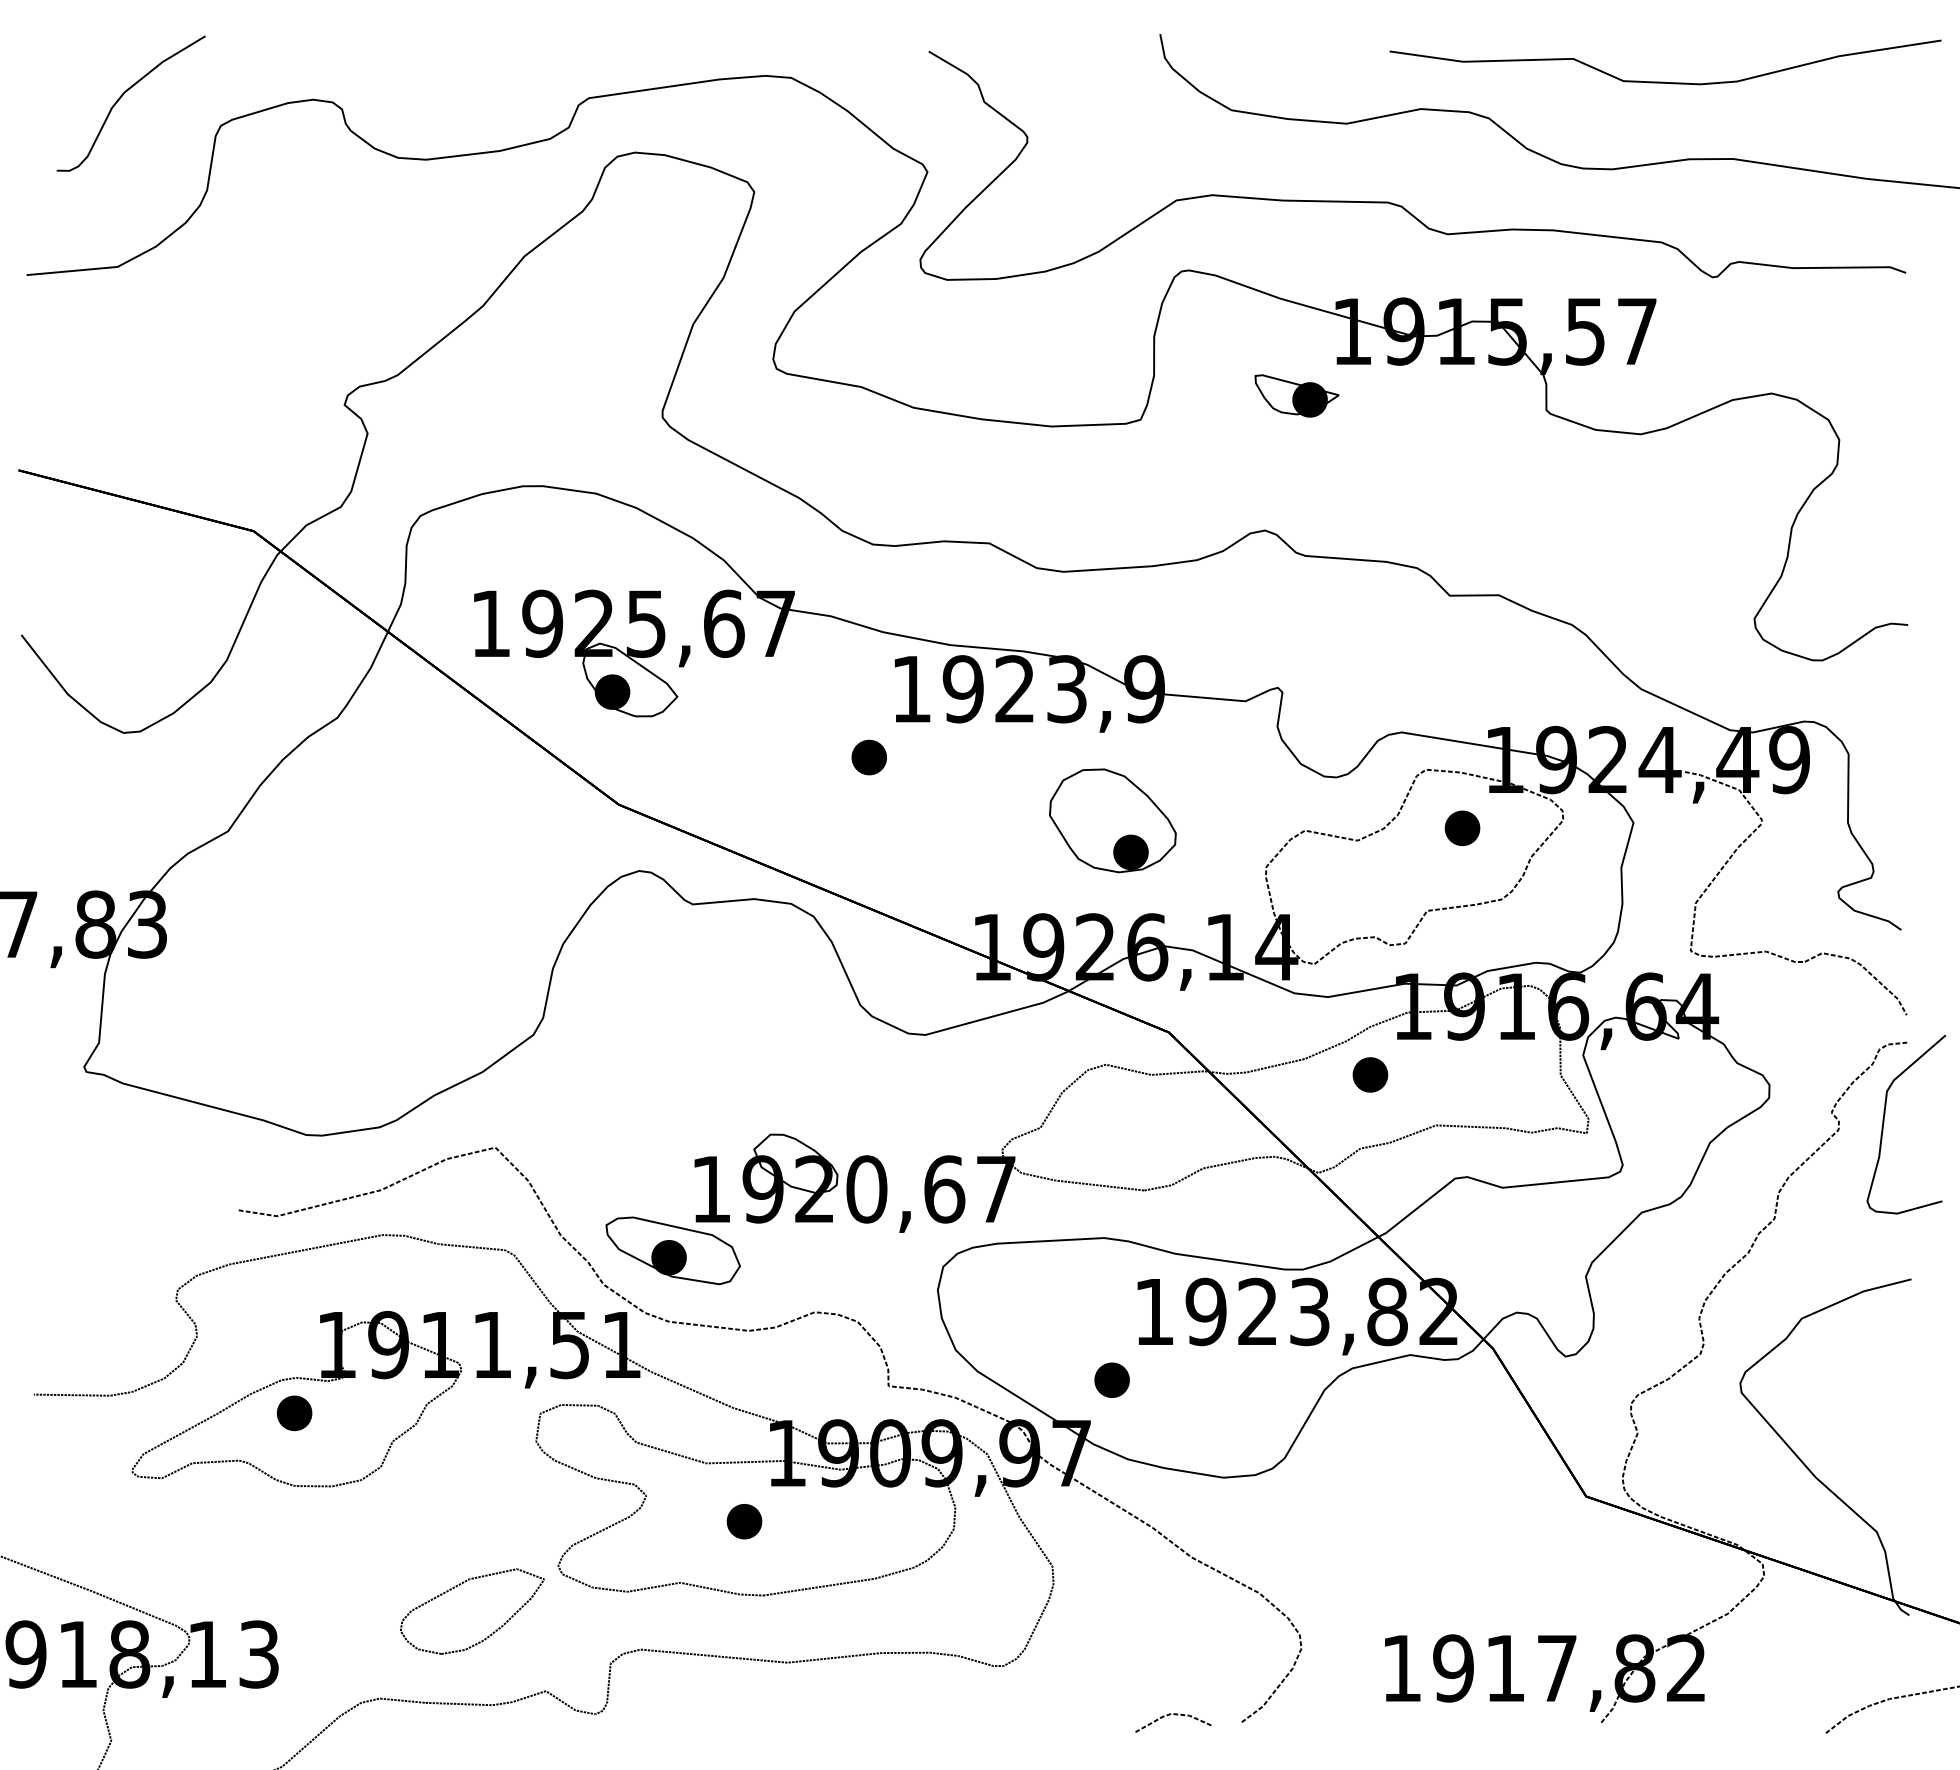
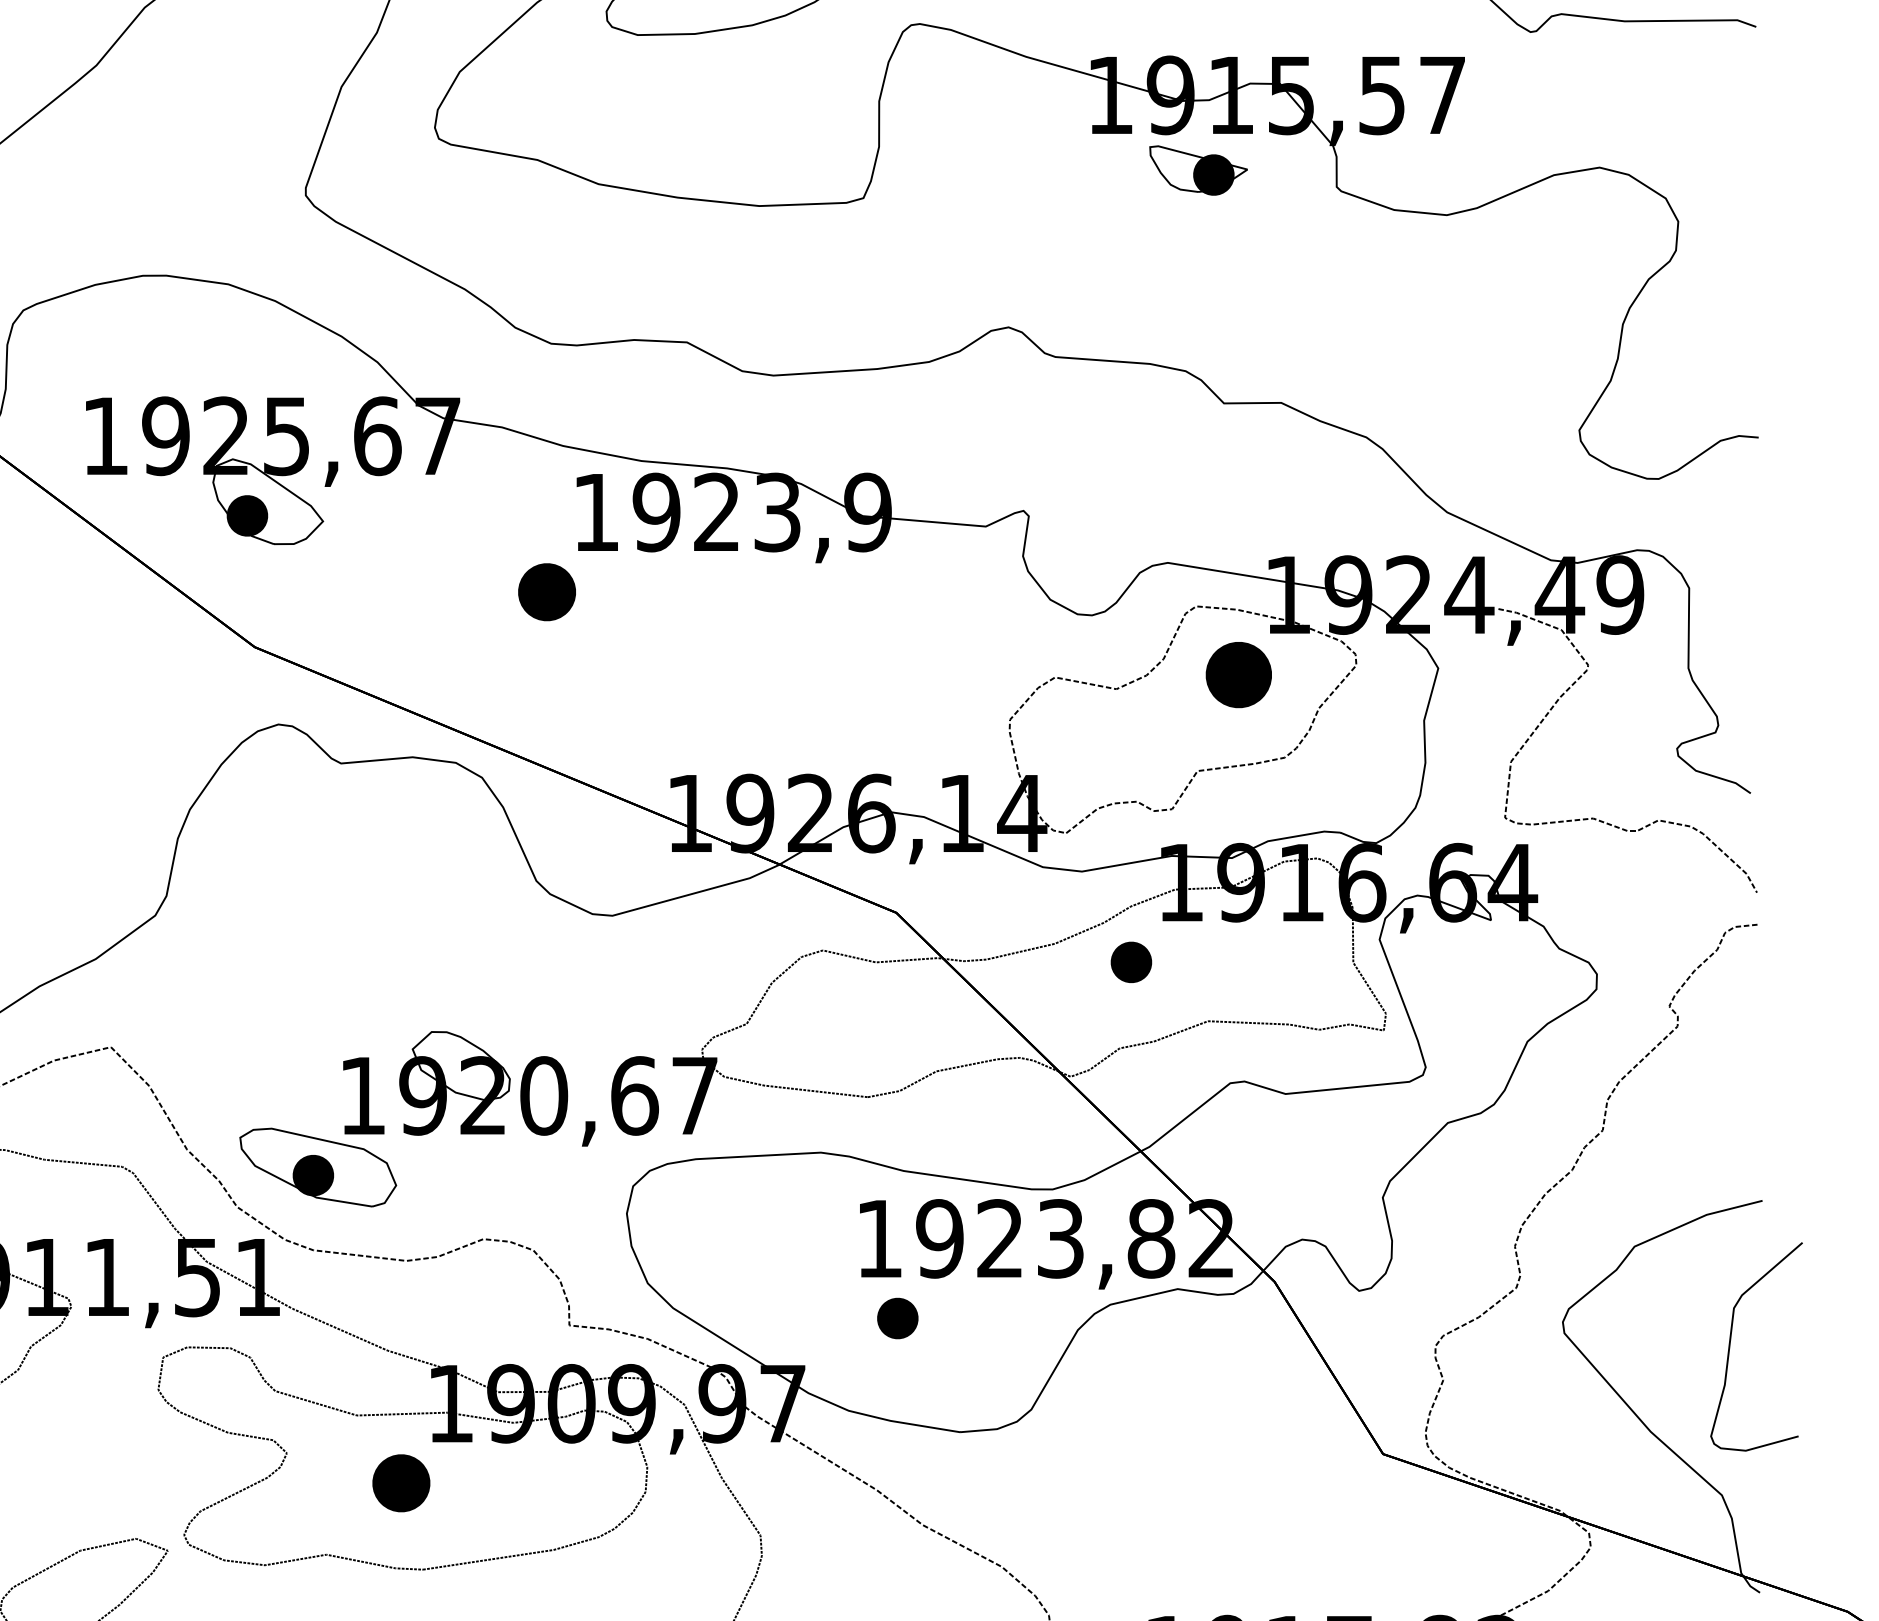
part: (1296, 395) -> (1198, 169), moved
part: (868, 757) -> (545, 592), size x1.4
part: (1112, 820) -> (830, 665), removed
part: (1462, 827) -> (1238, 673), size x1.6
curve: (1884, 1123) -> (1731, 1345), moved
part: (1111, 1379) -> (897, 1317), moved
part: (744, 1521) -> (401, 1483), size x1.4

